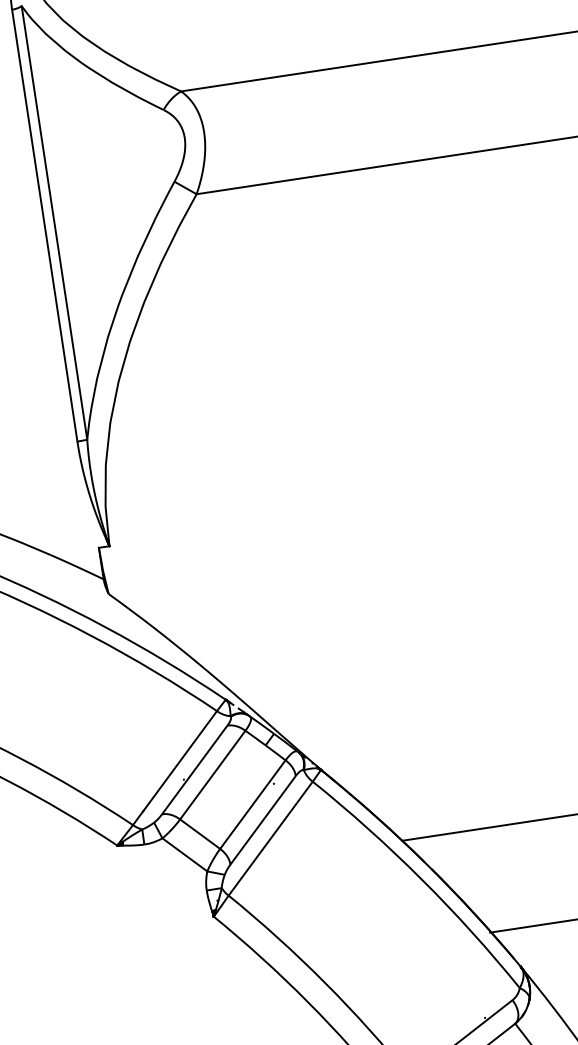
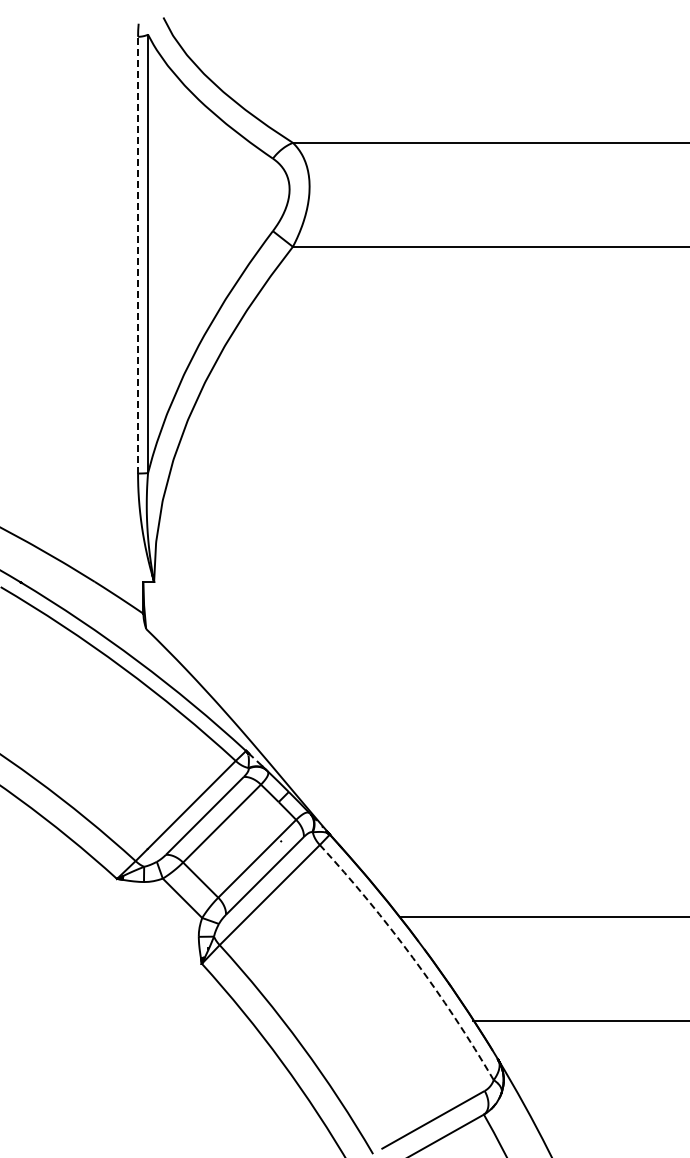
line: (45, 224) -> (138, 254), solid -> dashed
arc: (422, 878) -> (413, 957), solid -> dashed

